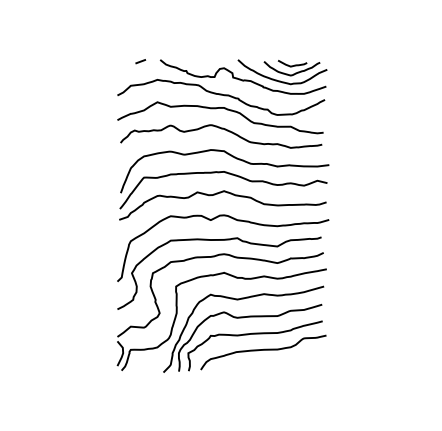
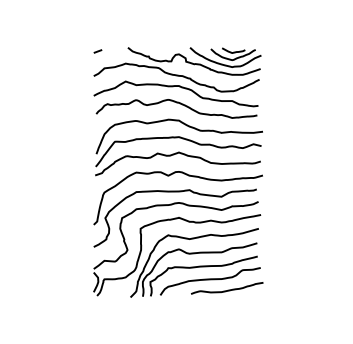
line: (140, 61) -> (97, 51), moved
curve: (284, 363) -> (227, 290), added

